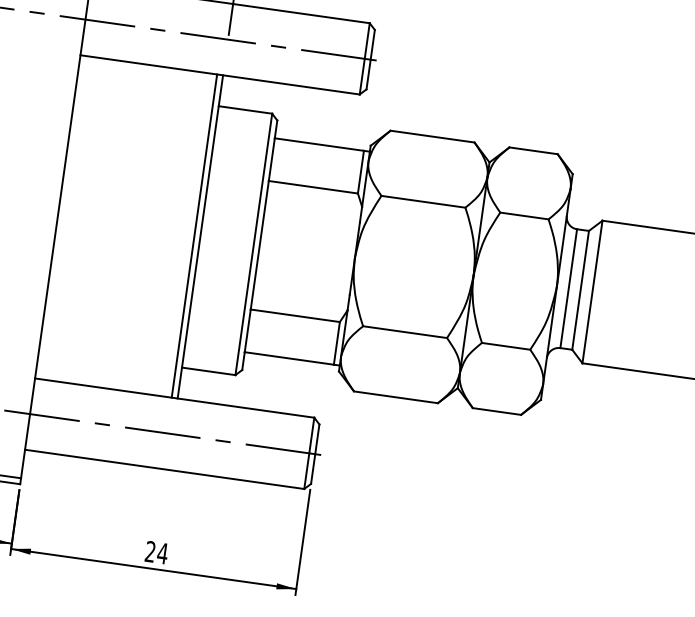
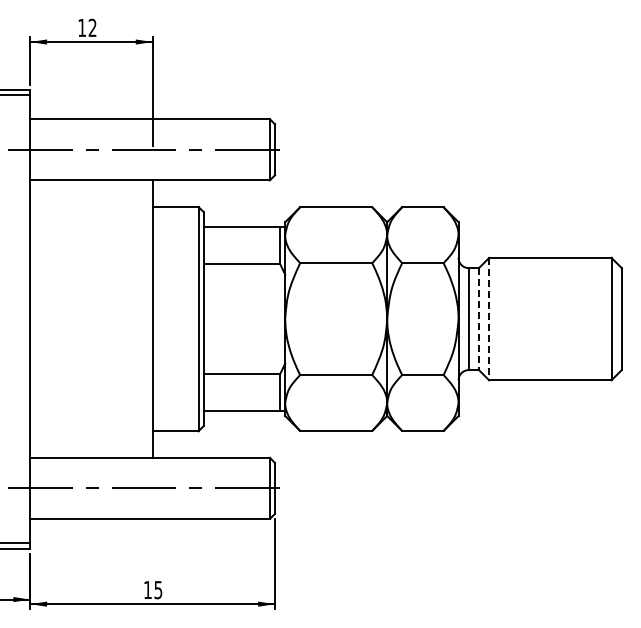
line: (194, 235) -> (147, 318), removed
line: (579, 290) -> (478, 319), solid -> dashed
line: (592, 292) -> (489, 319), solid -> dashed
text: (157, 552) -> (153, 589), 24 -> 15

